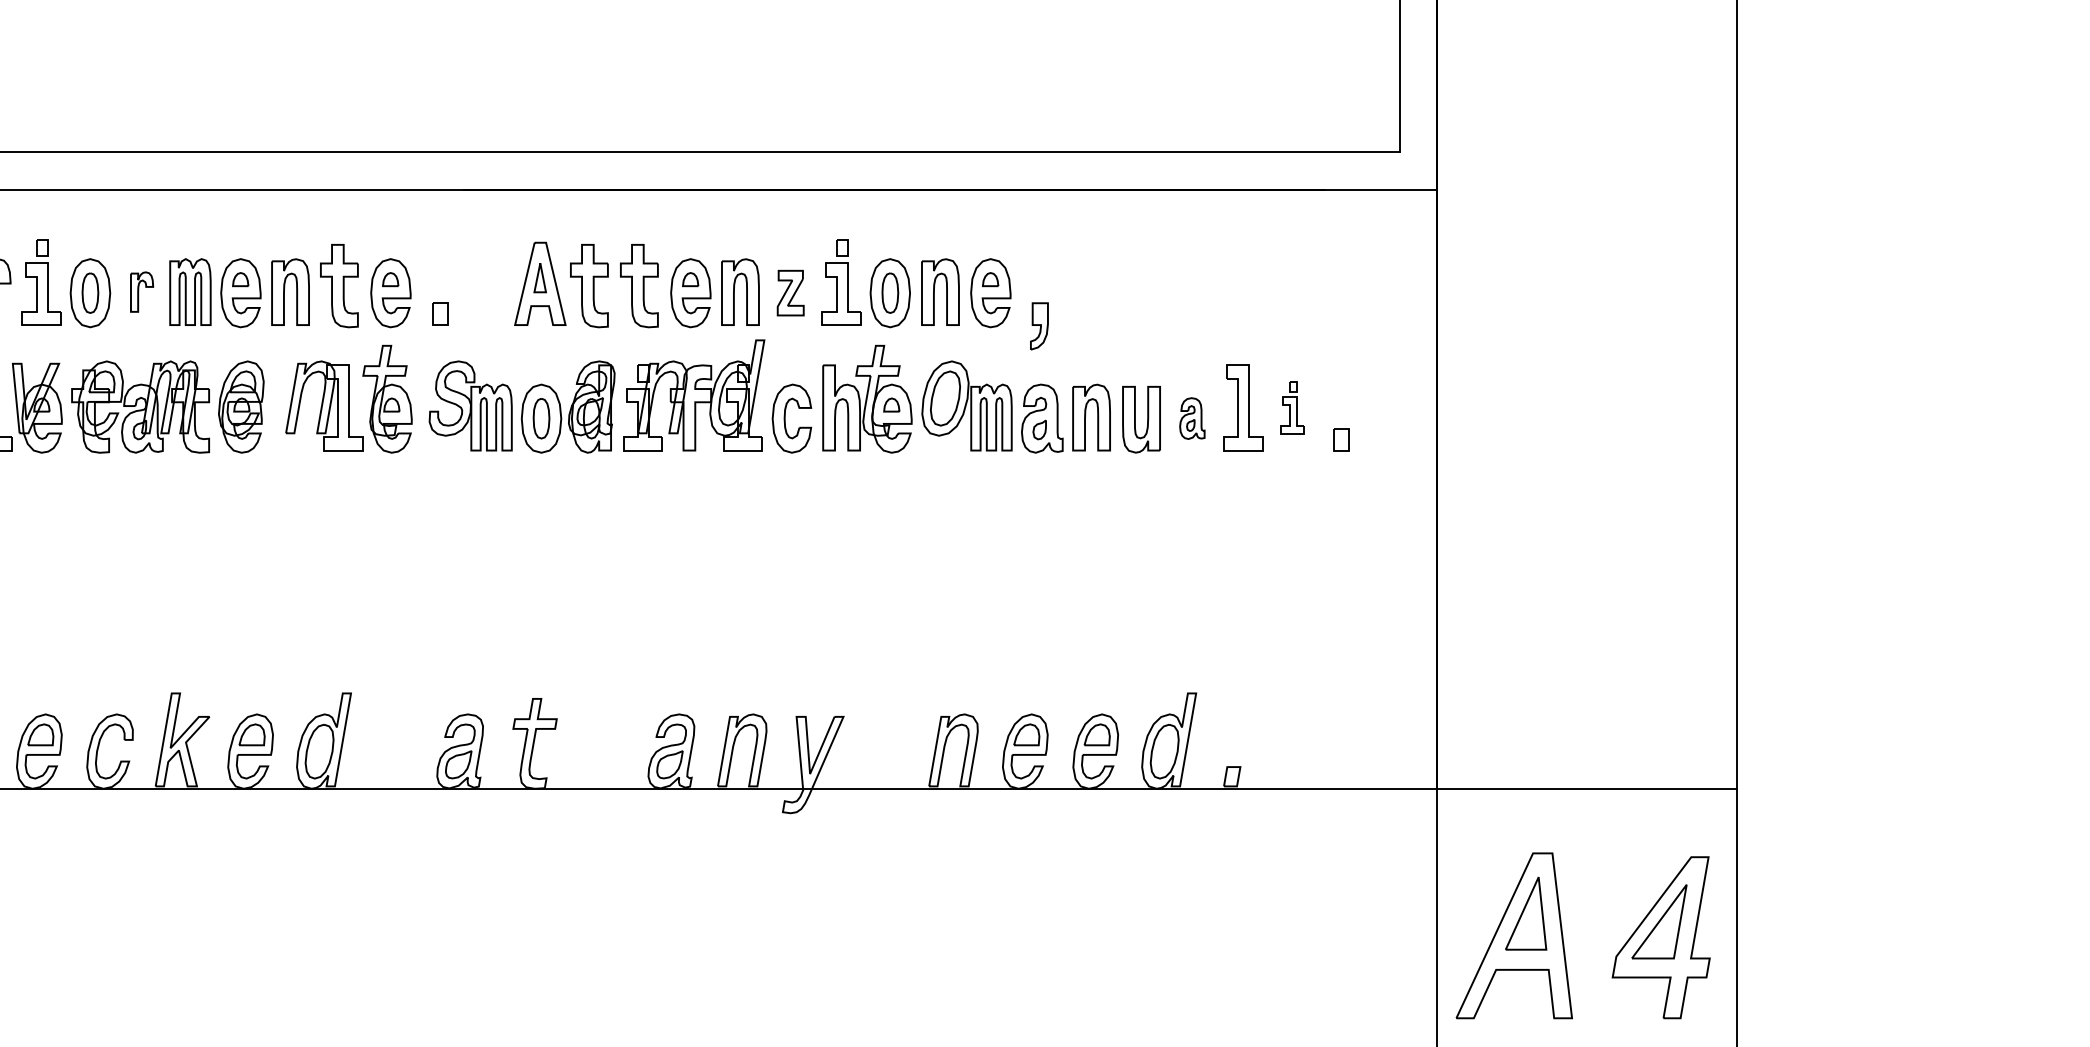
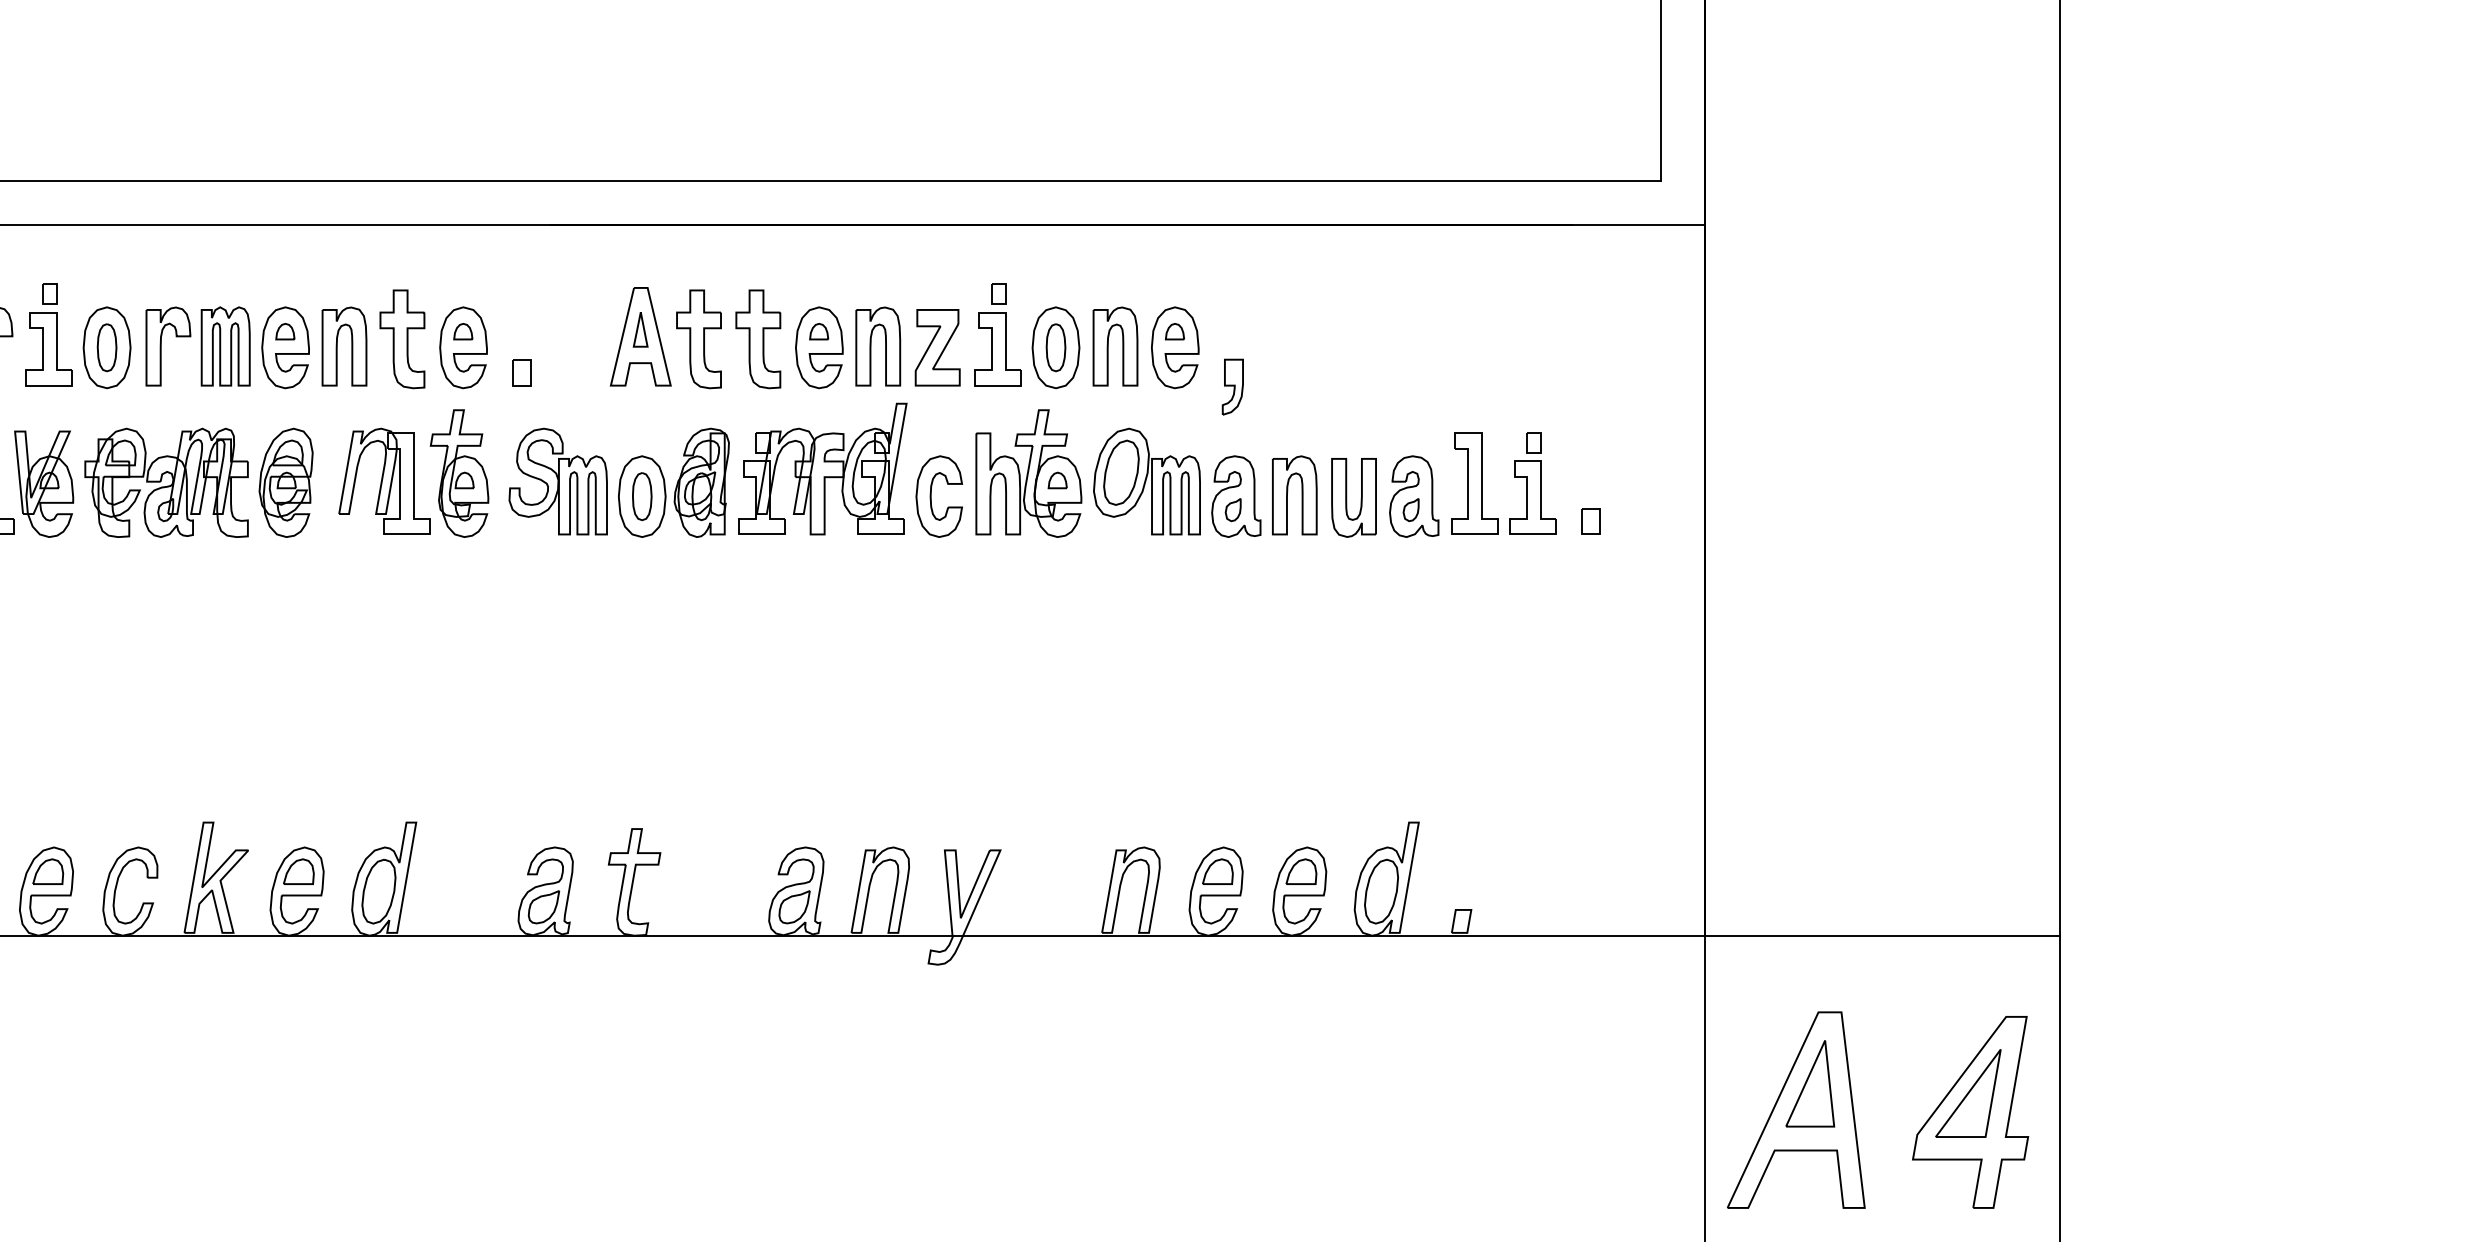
part: (141, 291) -> (167, 345), size x1.67
part: (790, 292) -> (937, 346), size x1.43
part: (1292, 407) -> (1533, 483), size x1.67
part: (1192, 418) -> (1414, 496), size x1.67

